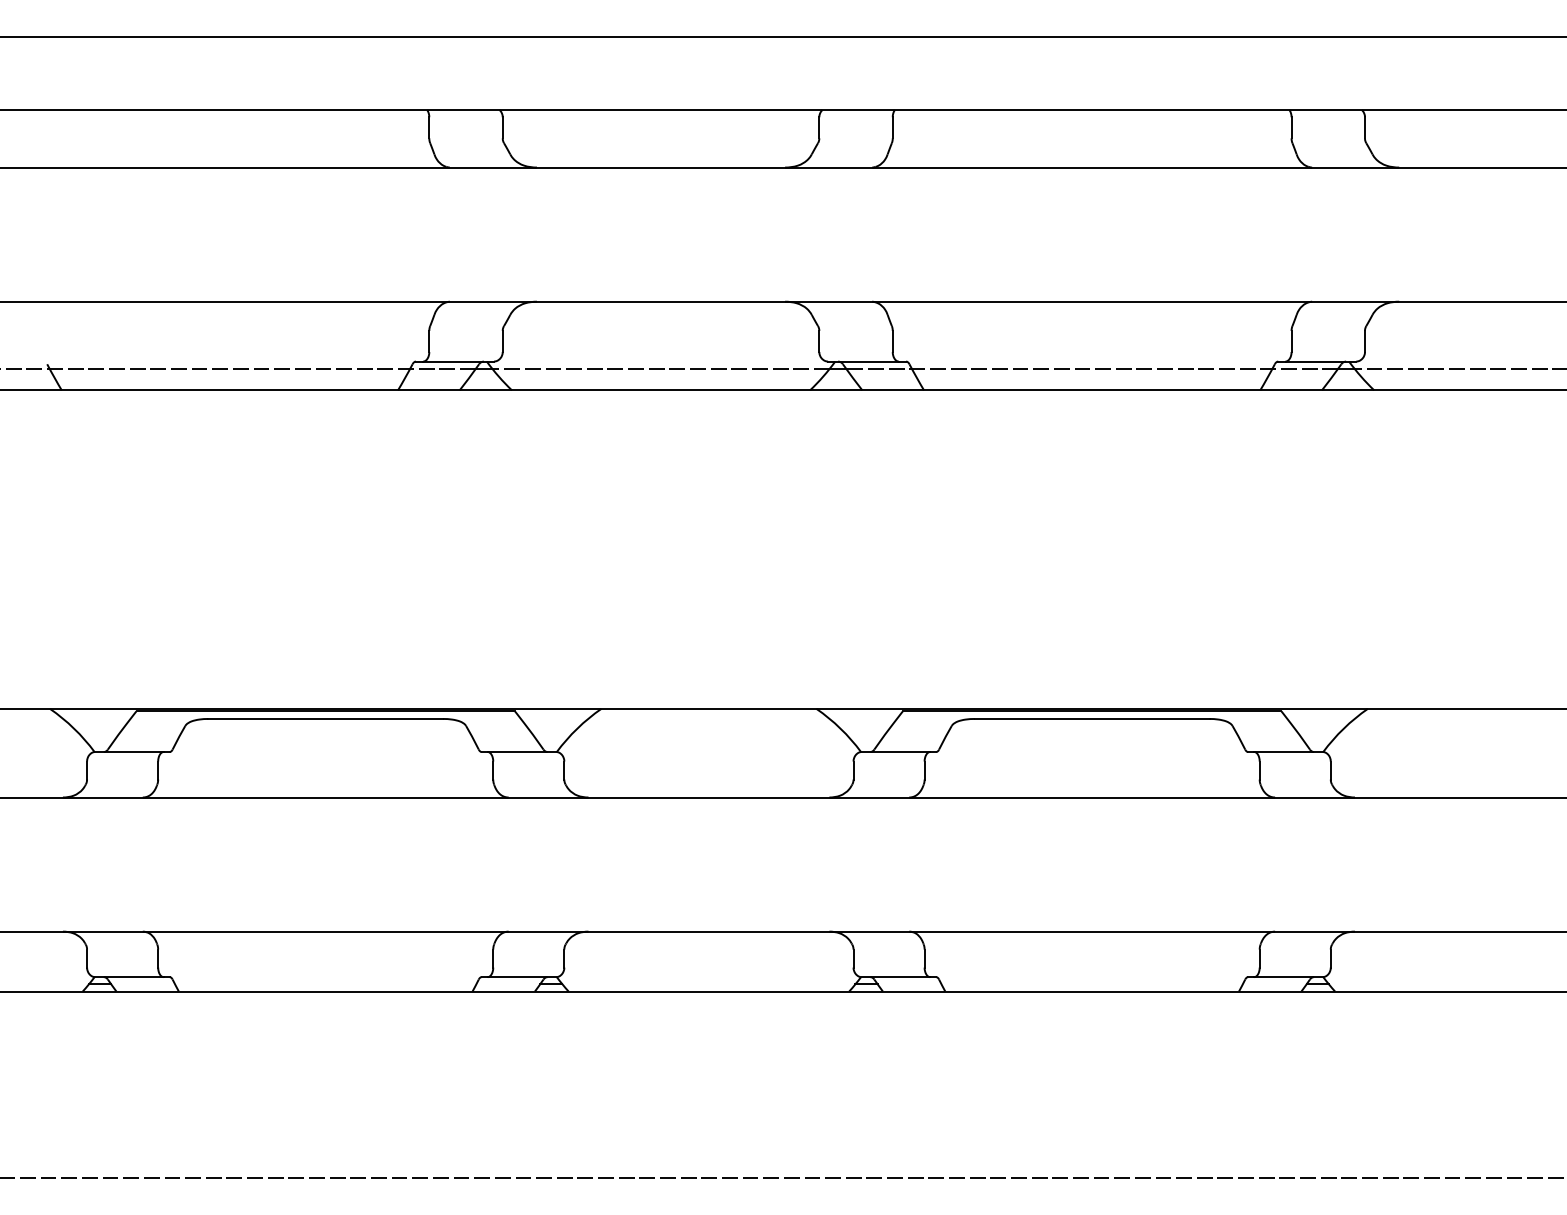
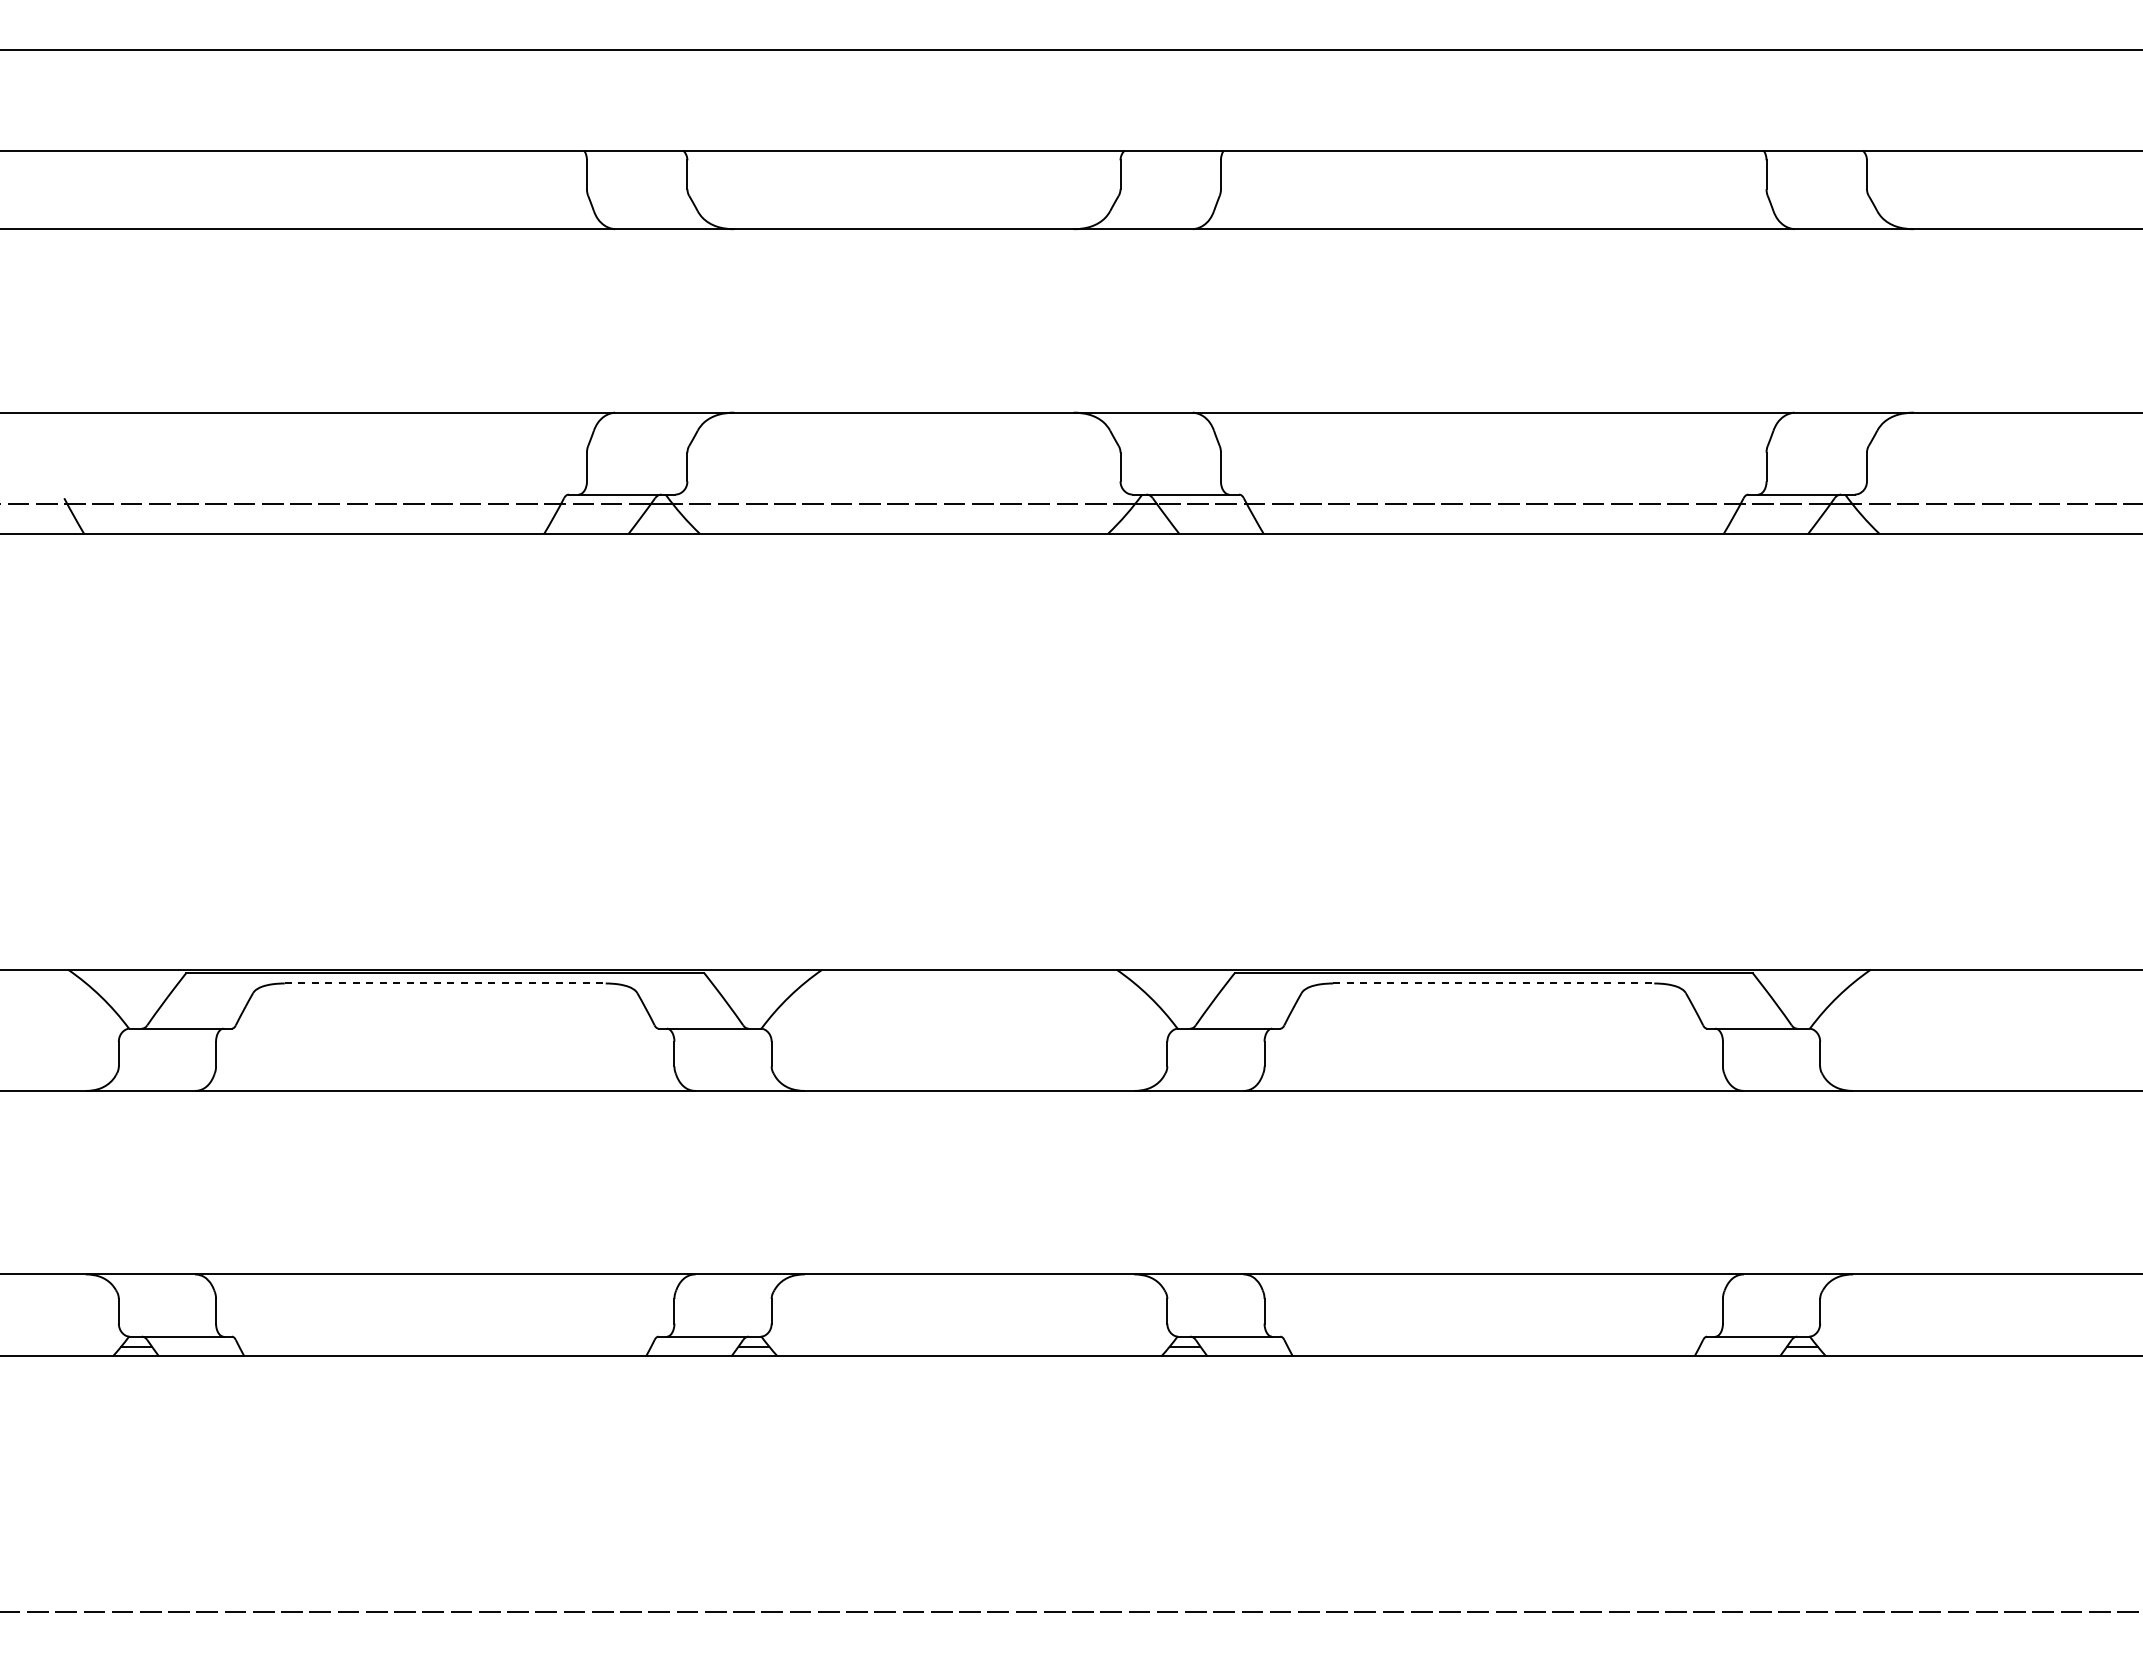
line: (325, 718) -> (445, 983), solid -> dashed
line: (1092, 718) -> (1494, 983), solid -> dashed

